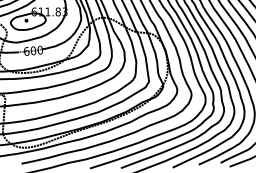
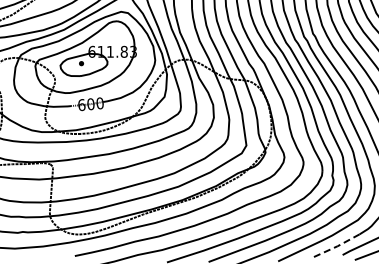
line: (216, 156) -> (336, 246), solid -> dashed

